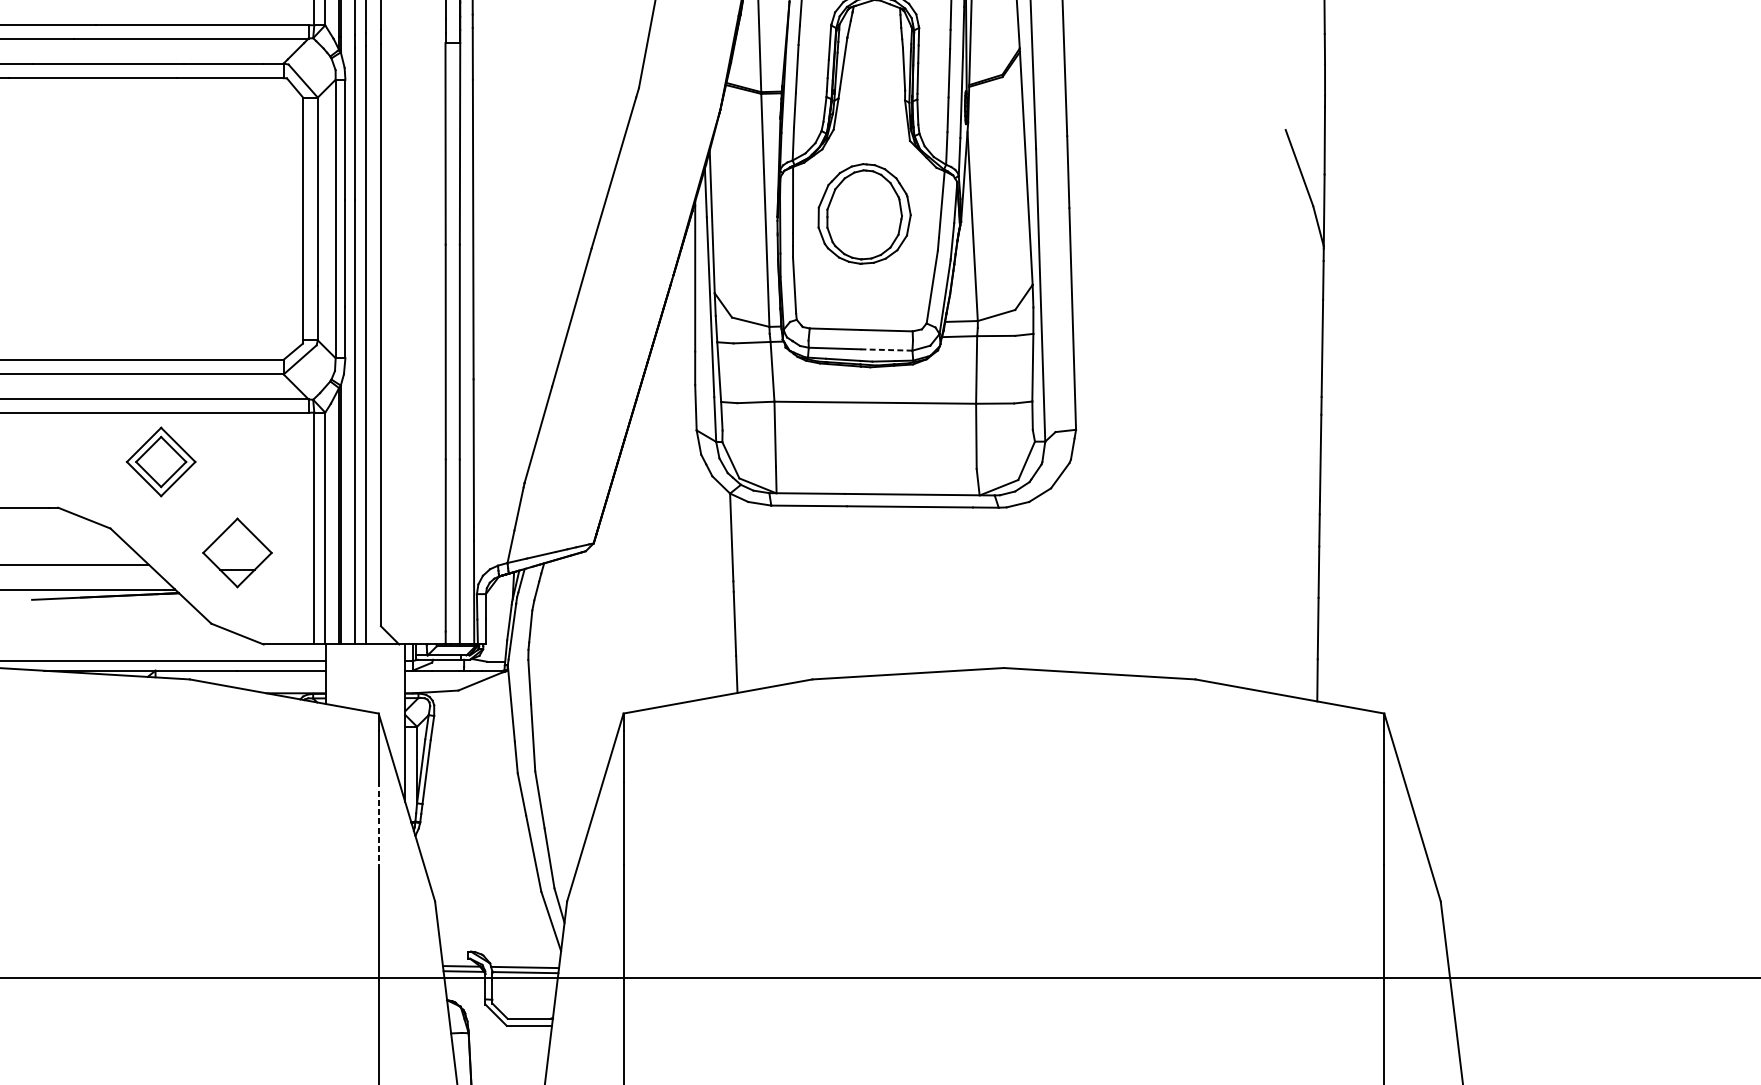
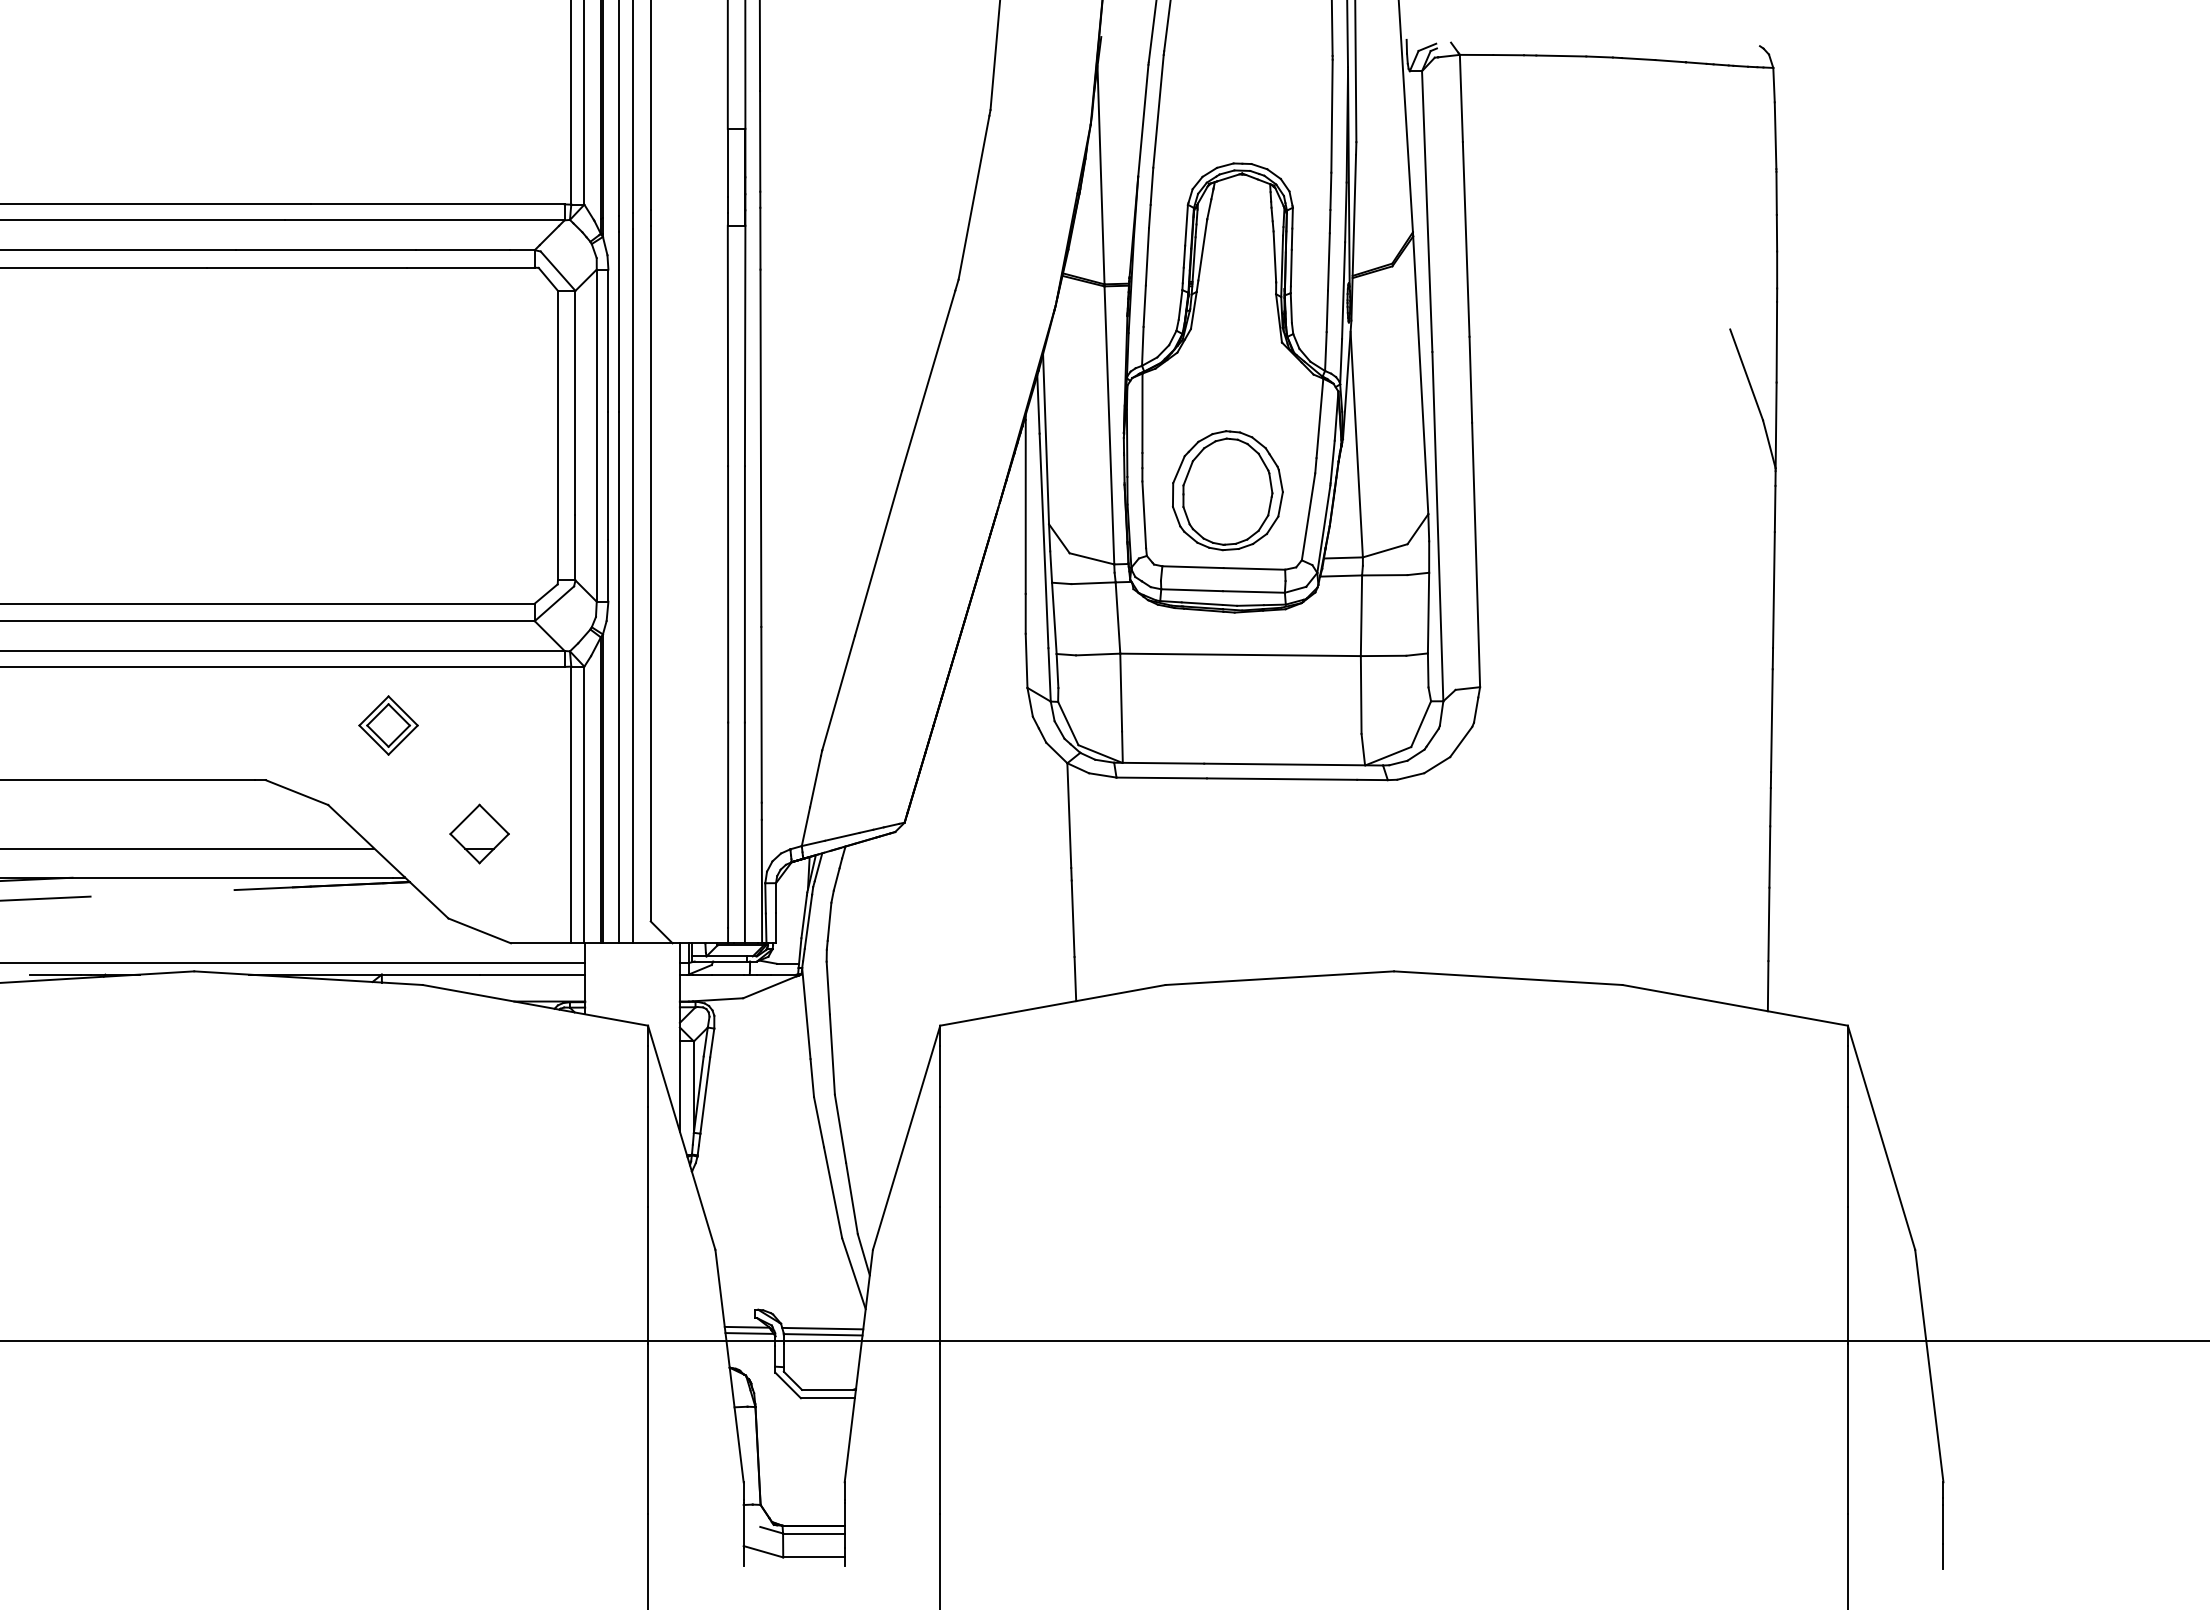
part: (864, 213) -> (1227, 490), moved
line: (886, 349) -> (1253, 591), dashed -> solid
part: (161, 461) -> (388, 725), size x0.71
part: (237, 552) -> (479, 833), size x0.71
line: (379, 823) -> (648, 1156), dashed -> solid

